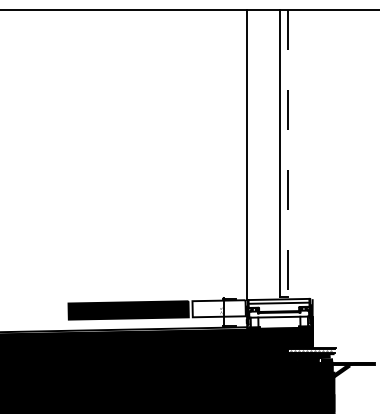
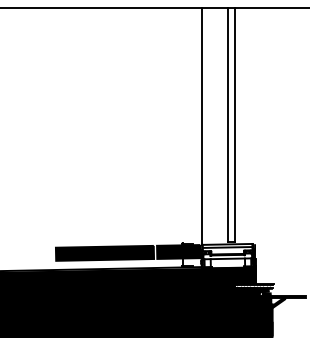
line: (288, 153) -> (235, 125), dashed -> solid
fill: (218, 308) -> (178, 251), added

